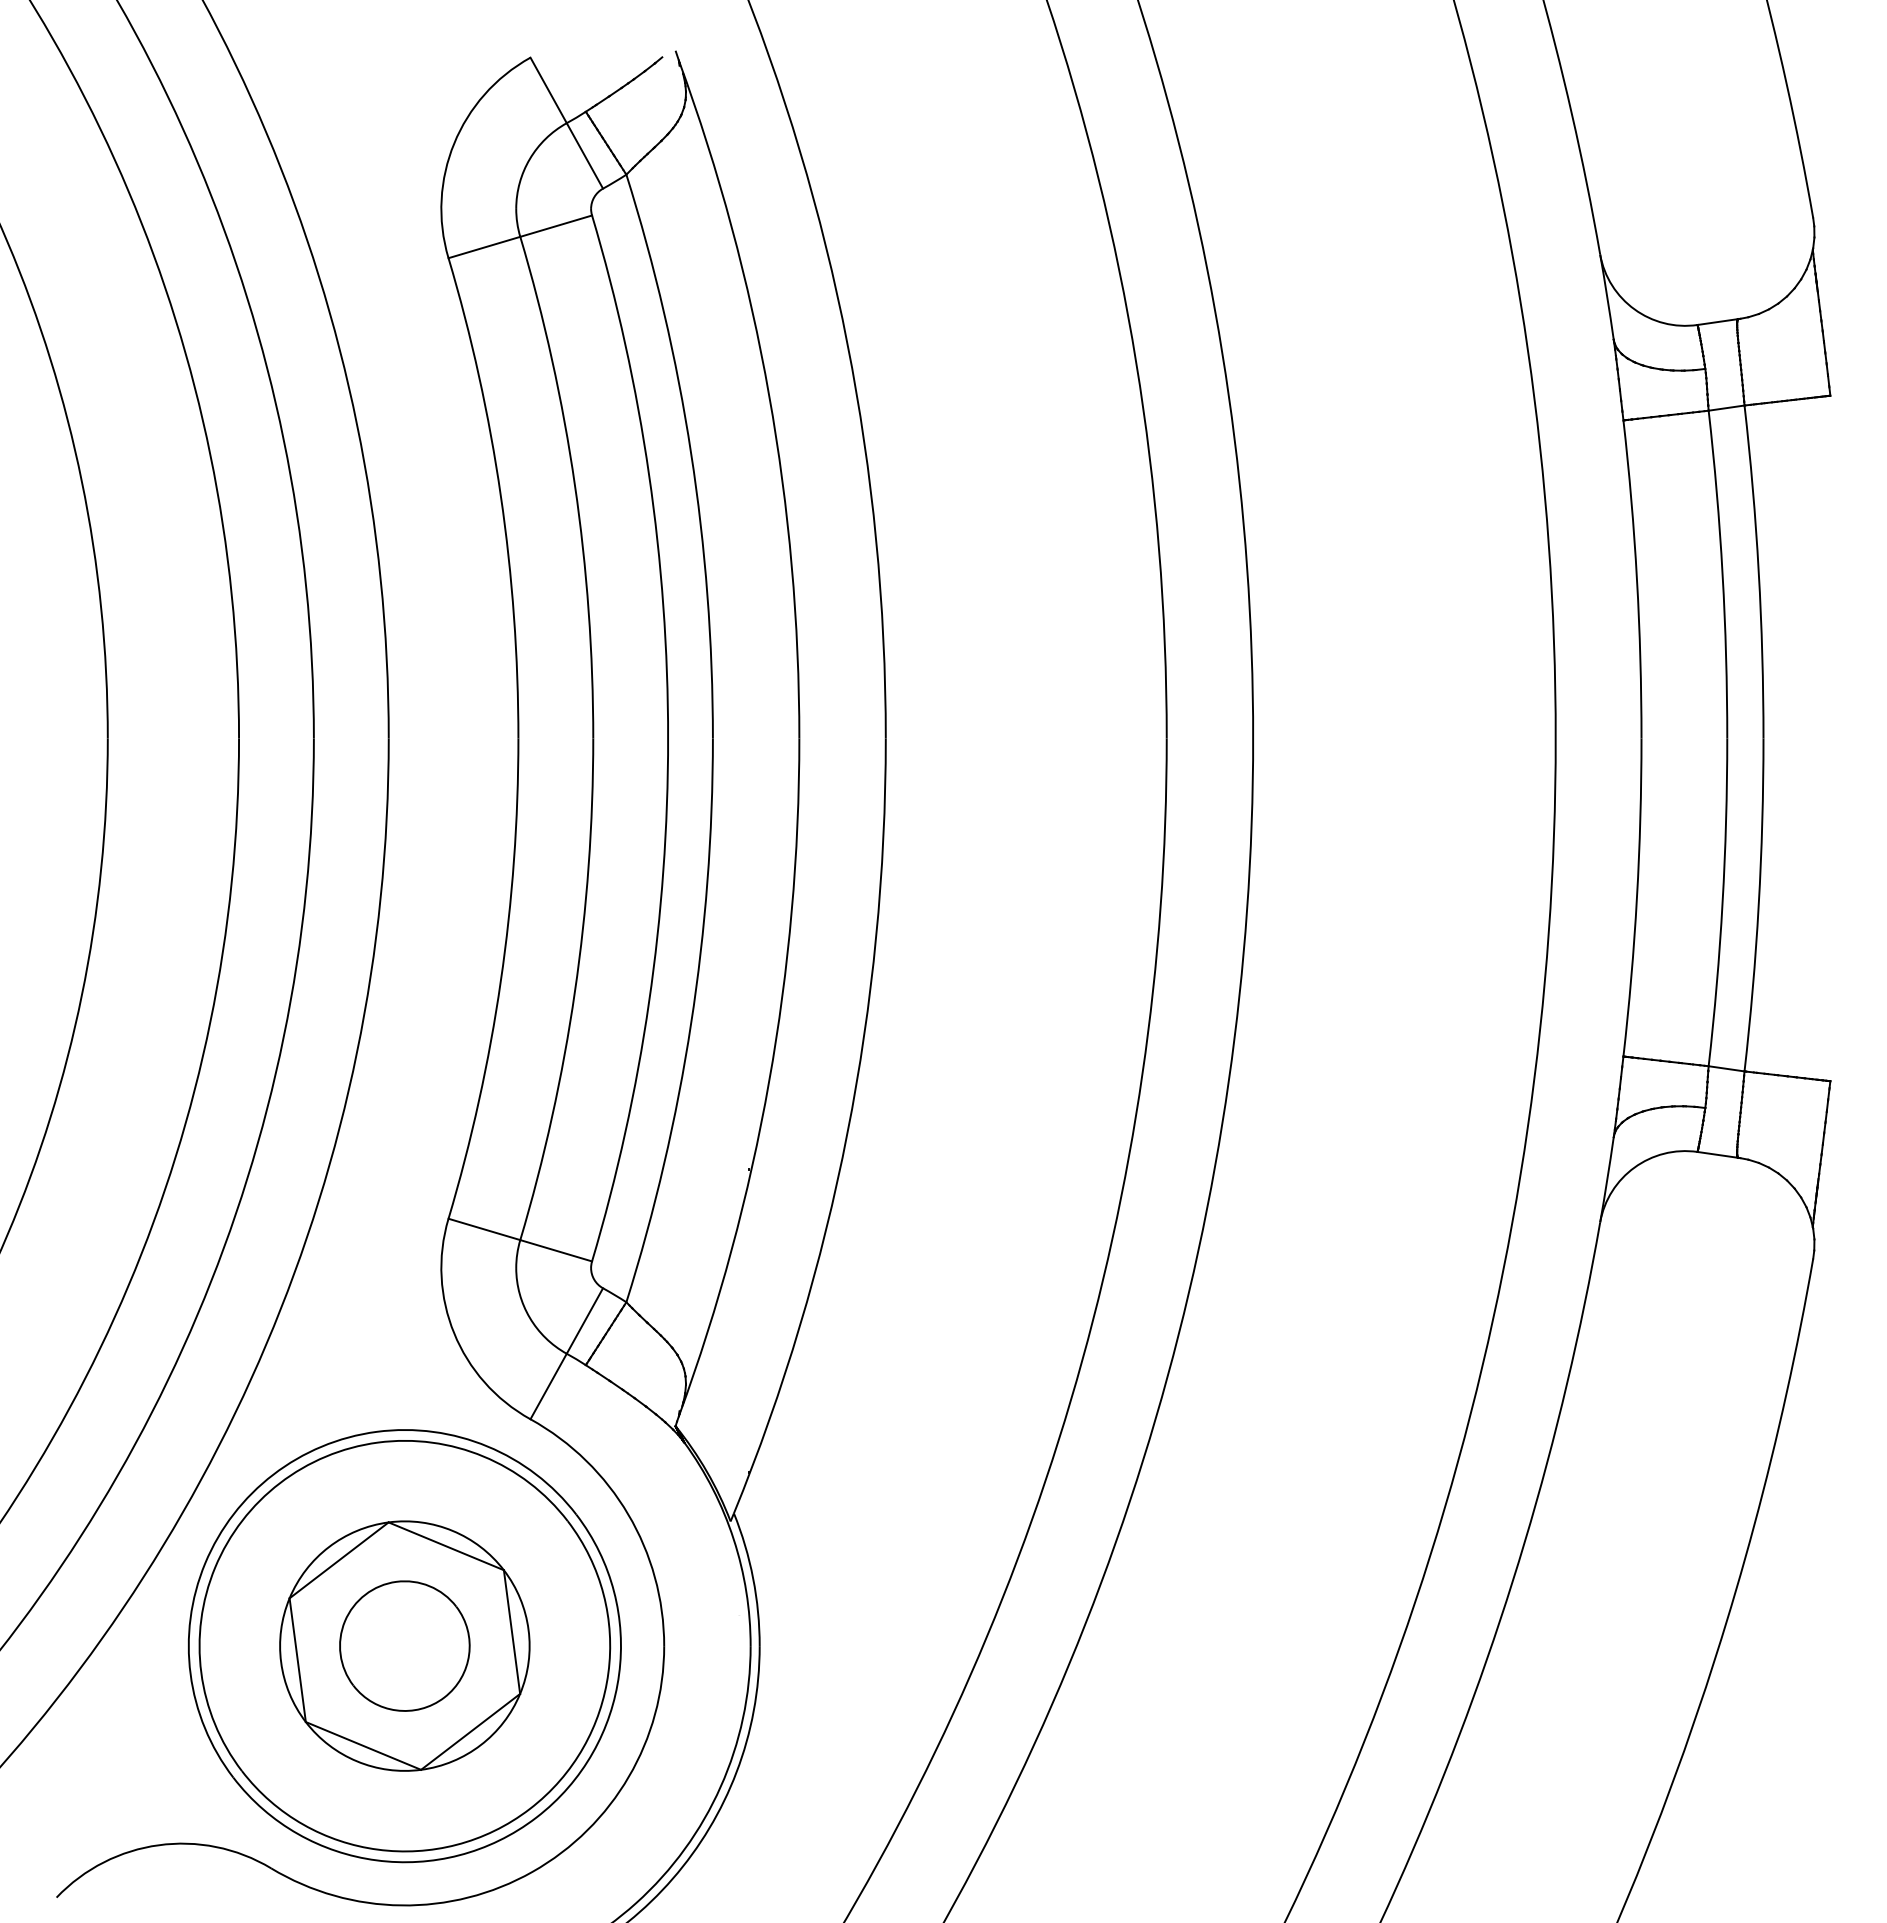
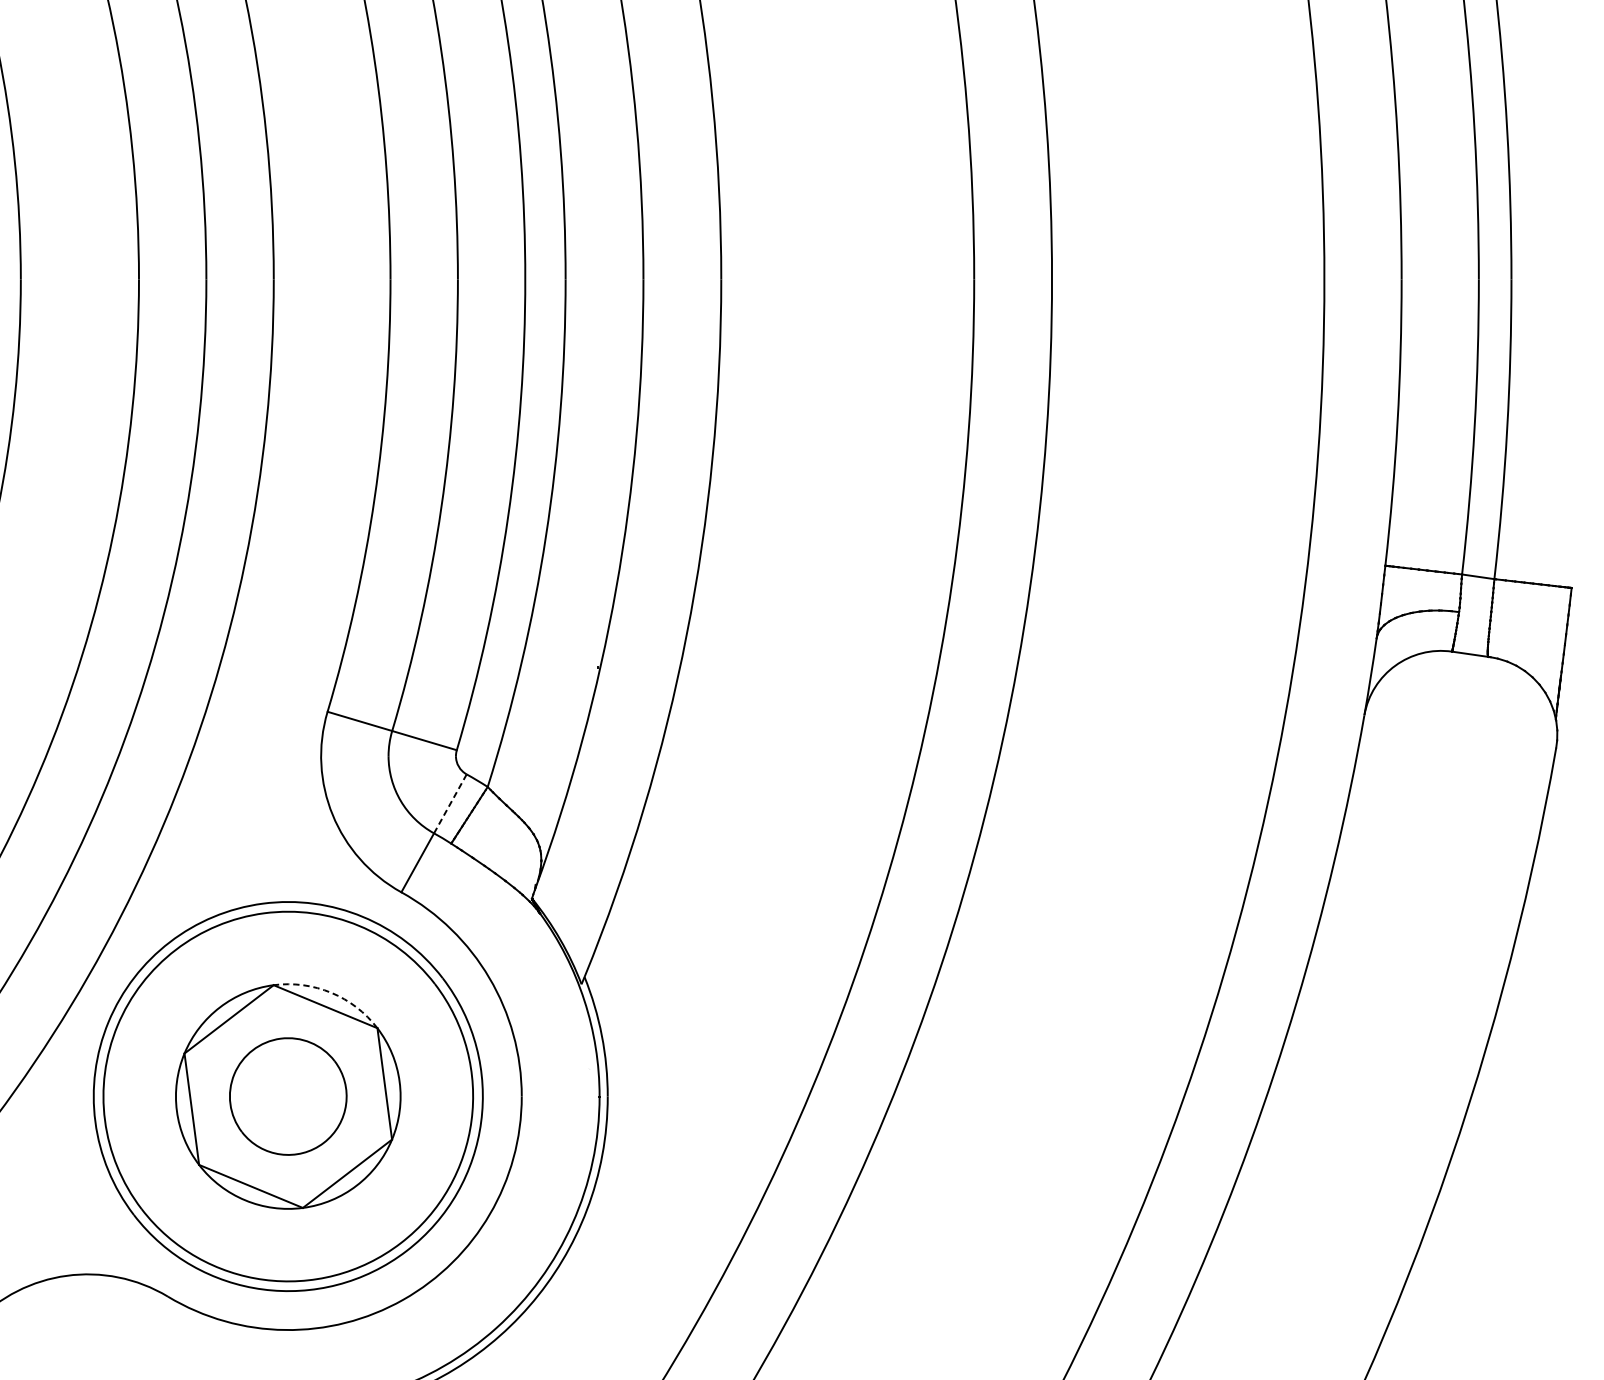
line: (584, 1321) -> (450, 804), solid -> dashed
arc: (452, 1530) -> (331, 992), solid -> dashed

